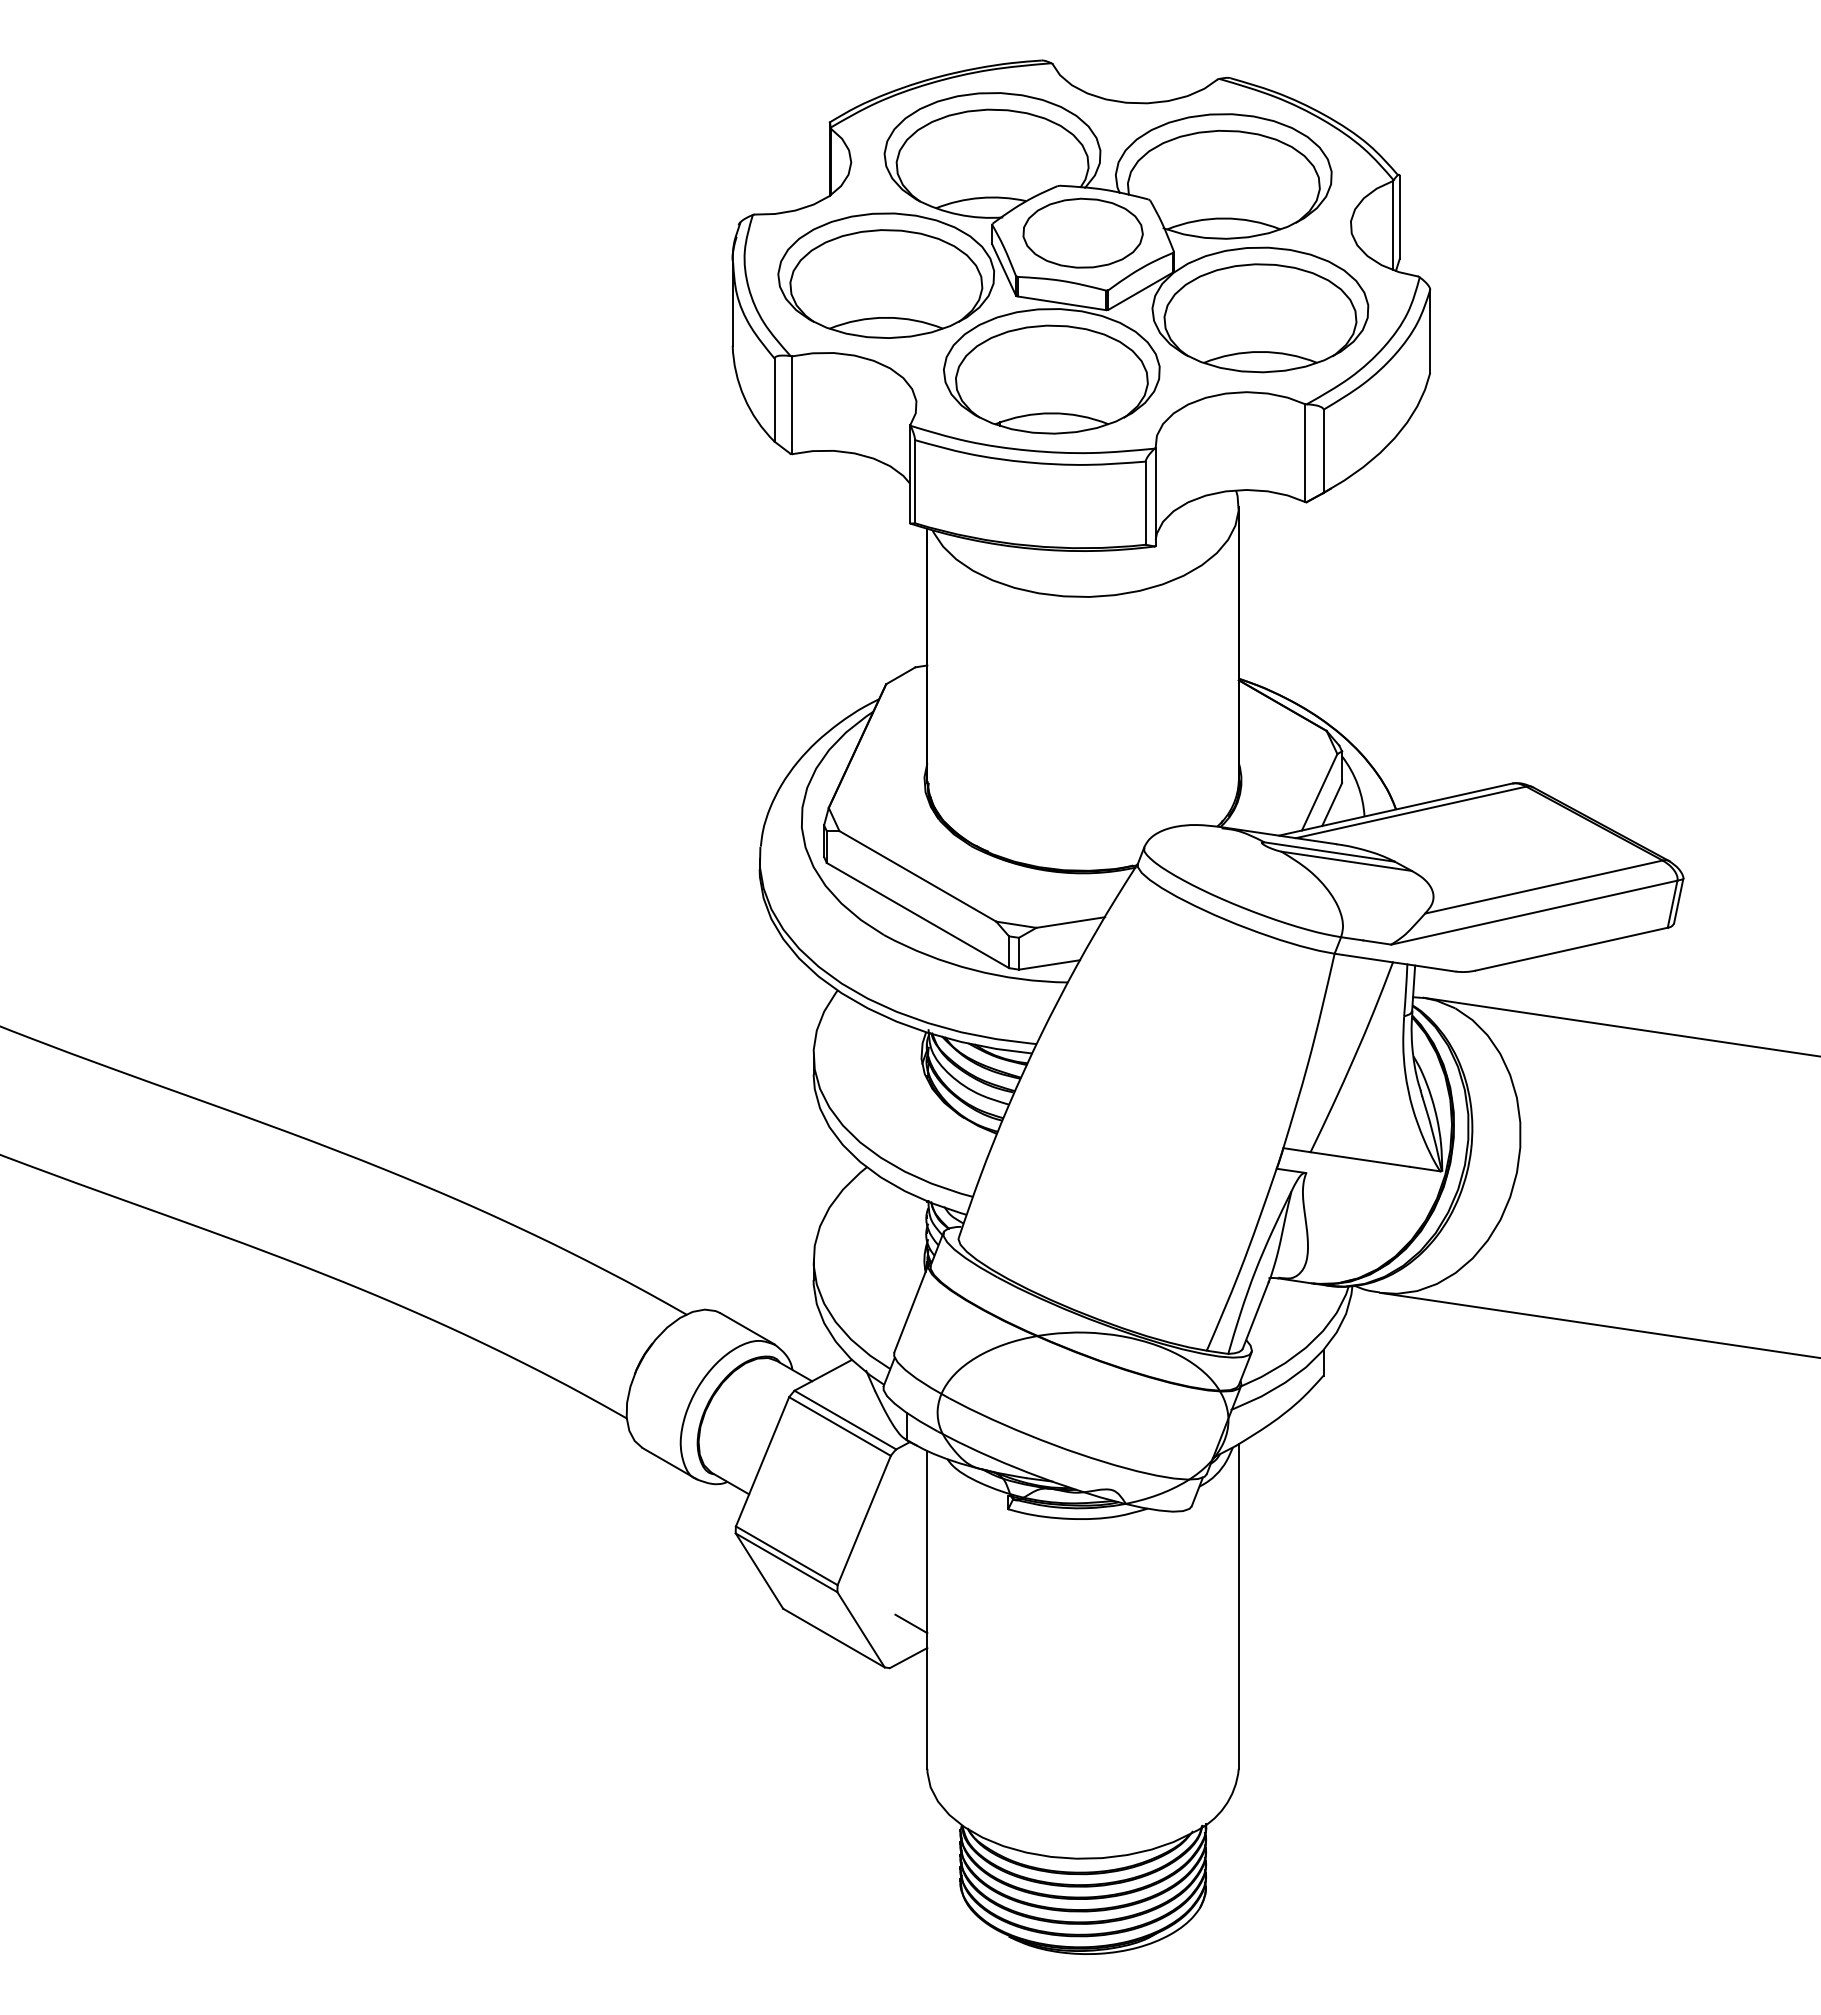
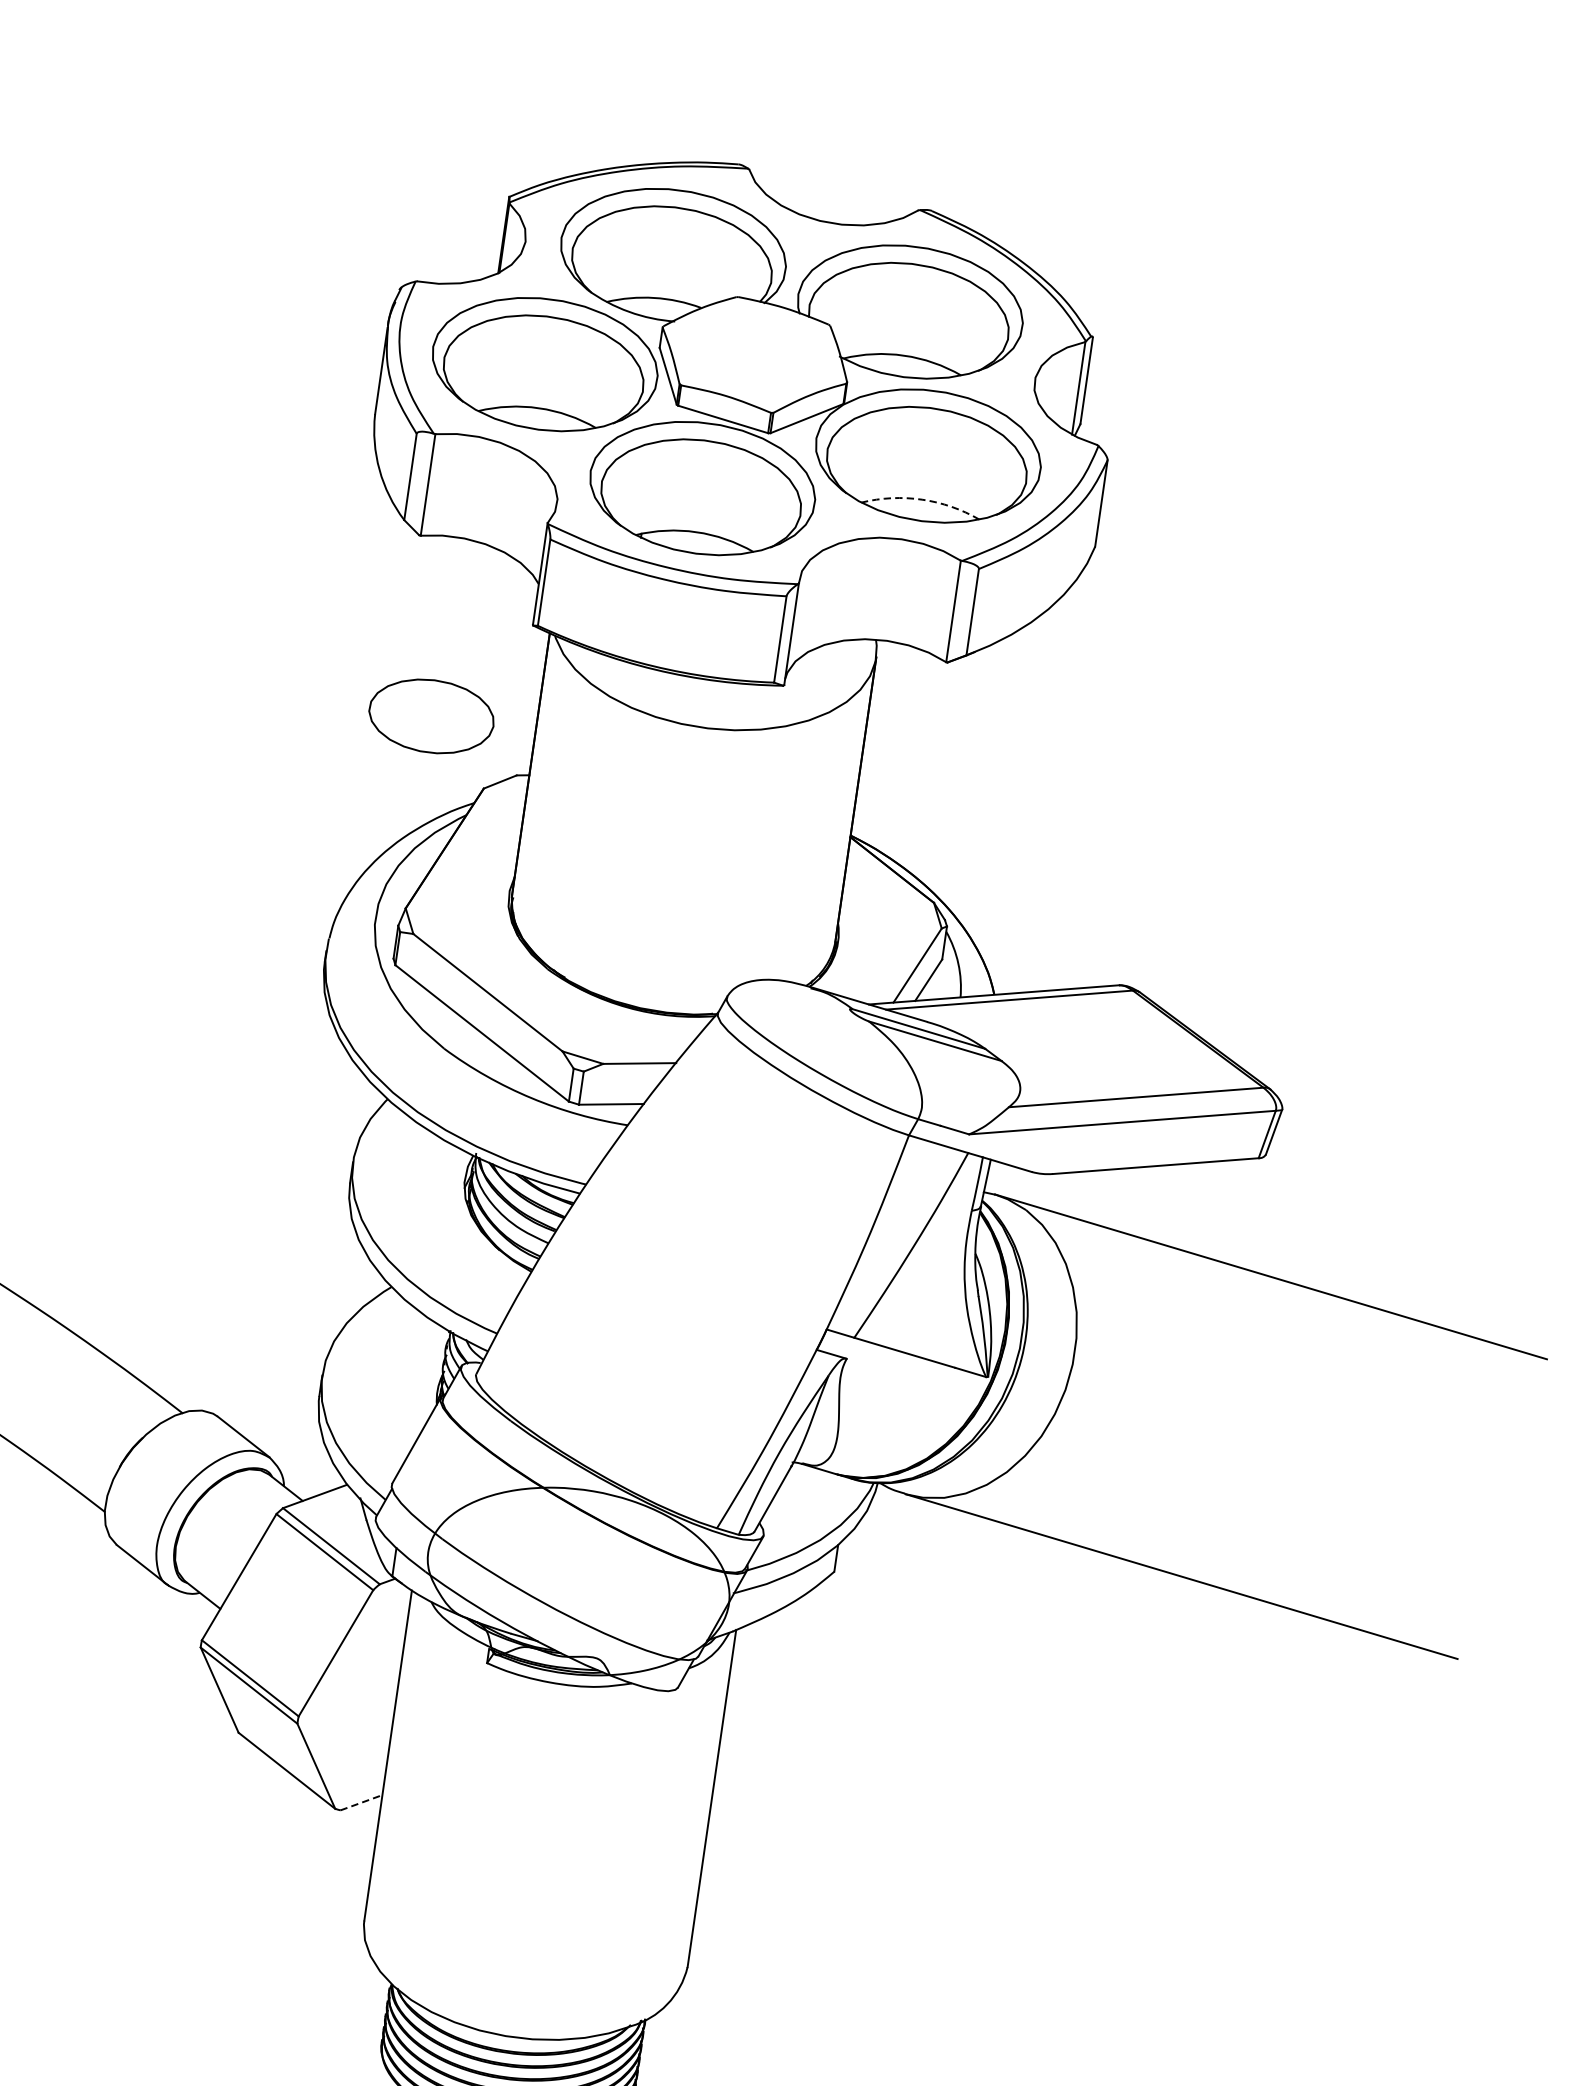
part: (1082, 232) -> (431, 715), moved
arc: (1260, 351) -> (922, 499), solid -> dashed
line: (911, 1623) -> (369, 1767), removed
line: (909, 1657) -> (362, 1802), solid -> dashed

